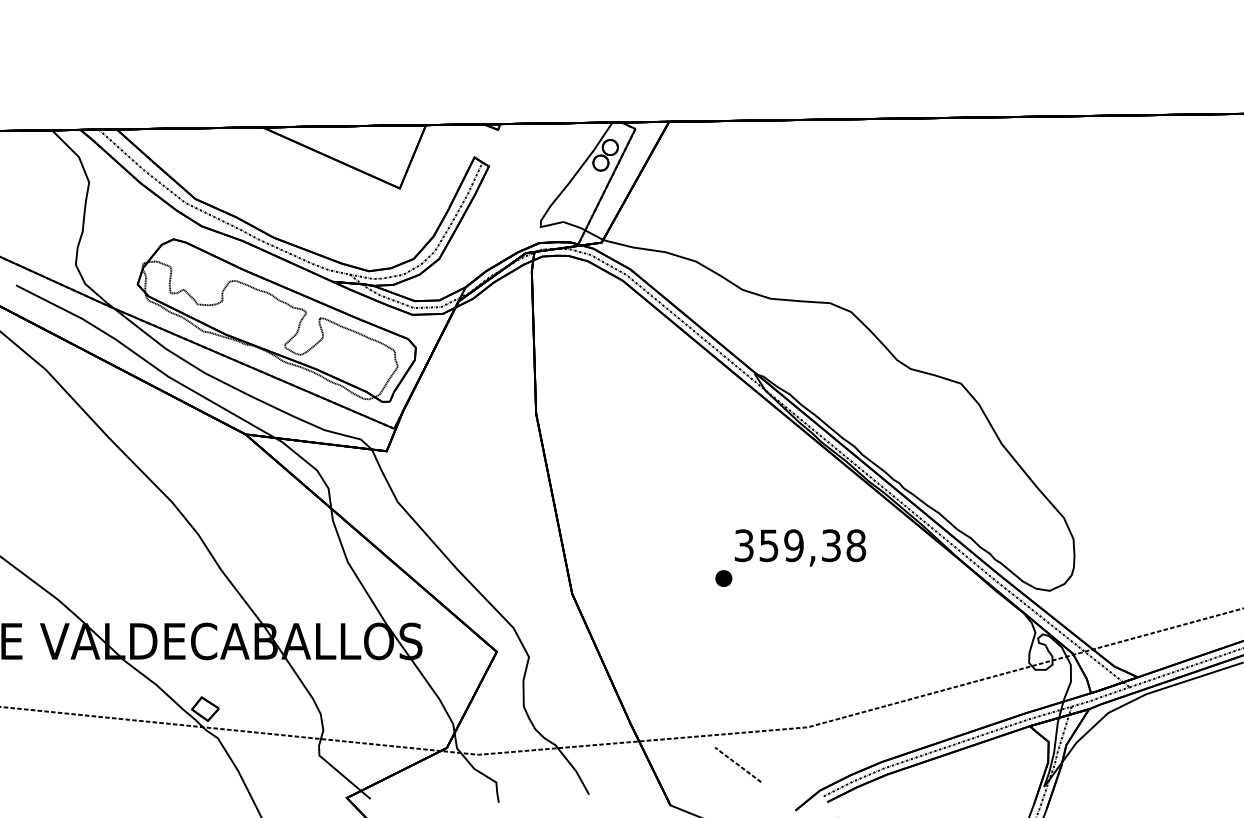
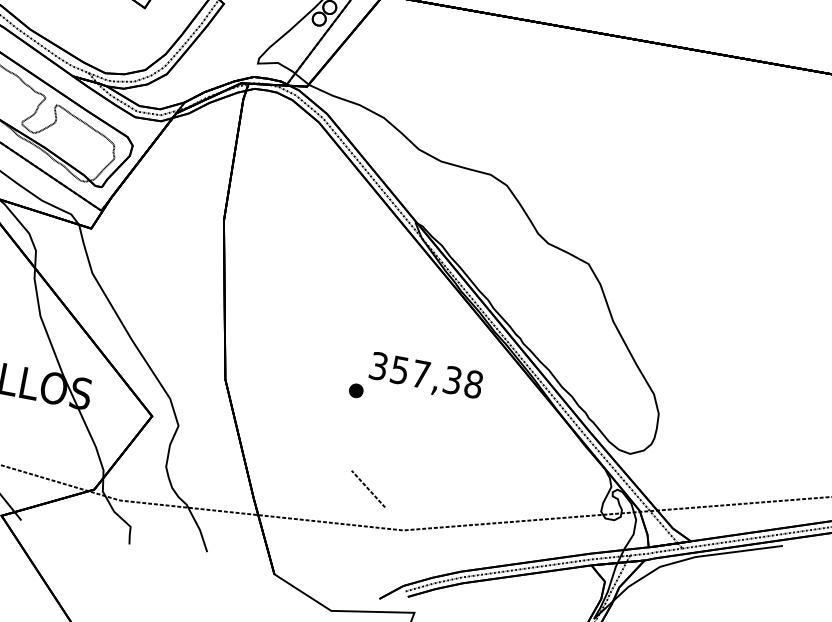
text: (793, 545) -> (420, 374), 359,38 -> 357,38
line: (737, 764) -> (368, 488), moved

